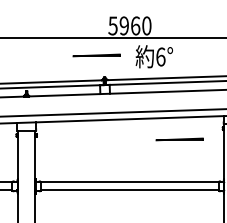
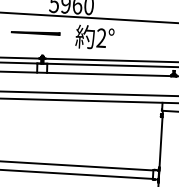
text: (160, 56) -> (101, 37), 6° -> 2°
line: (179, 139) -> (115, 124), removed

